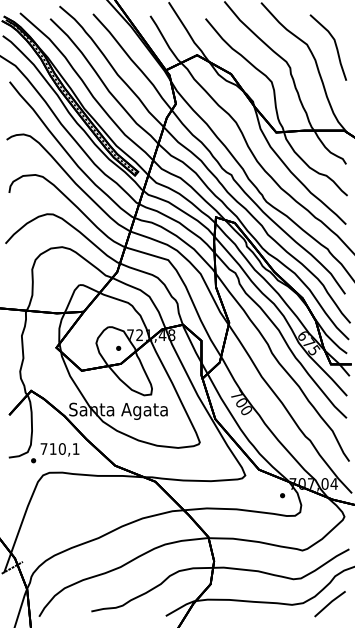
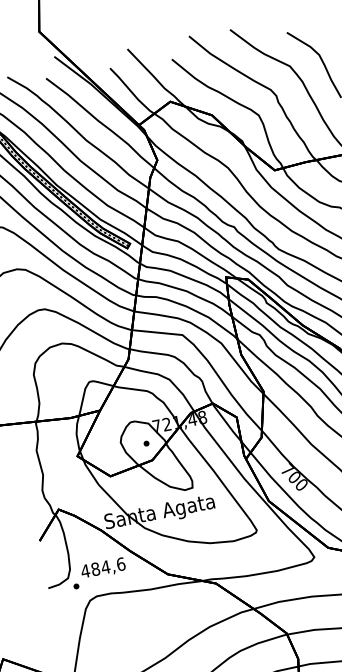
text: (59, 448) -> (102, 567), 710,1 -> 484,6

